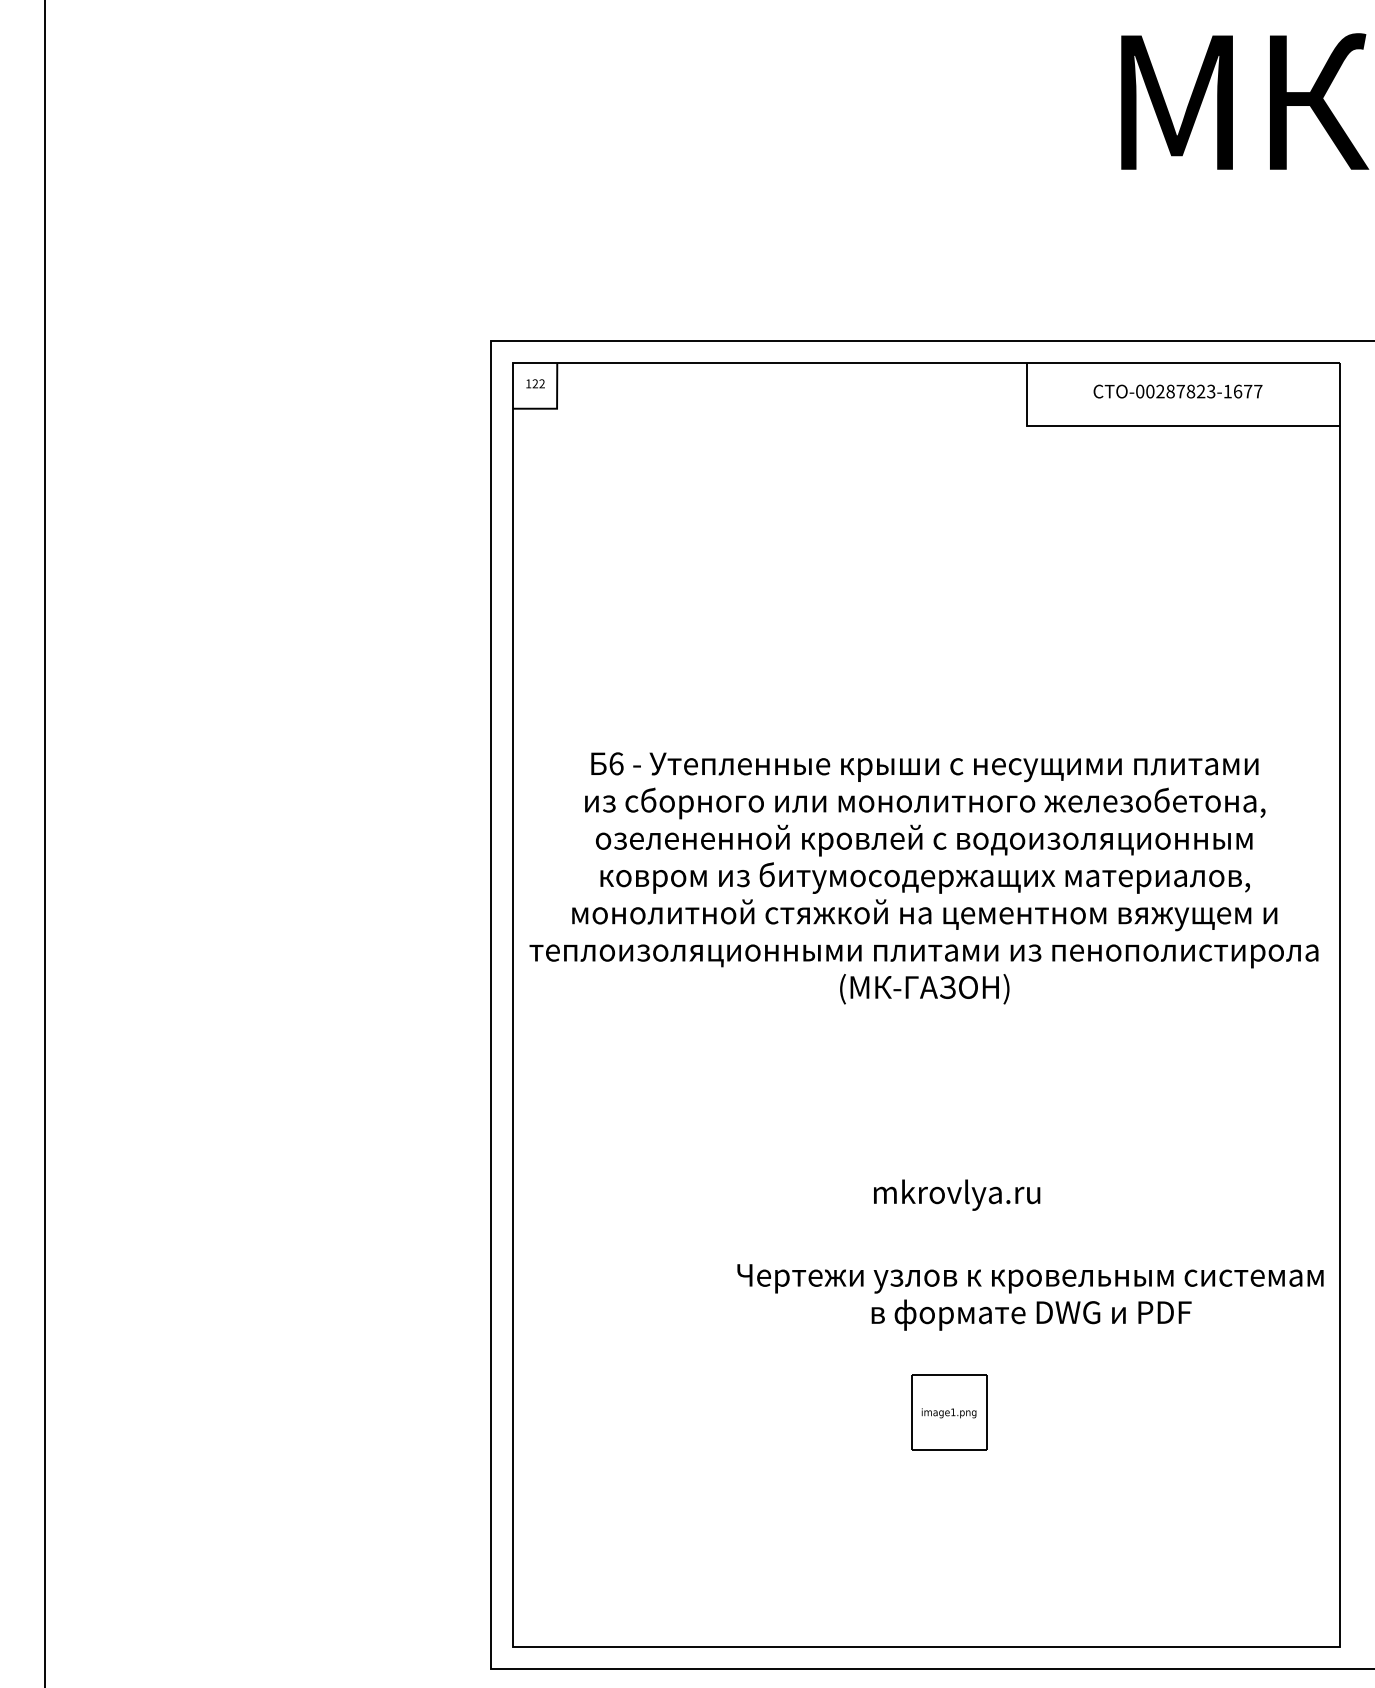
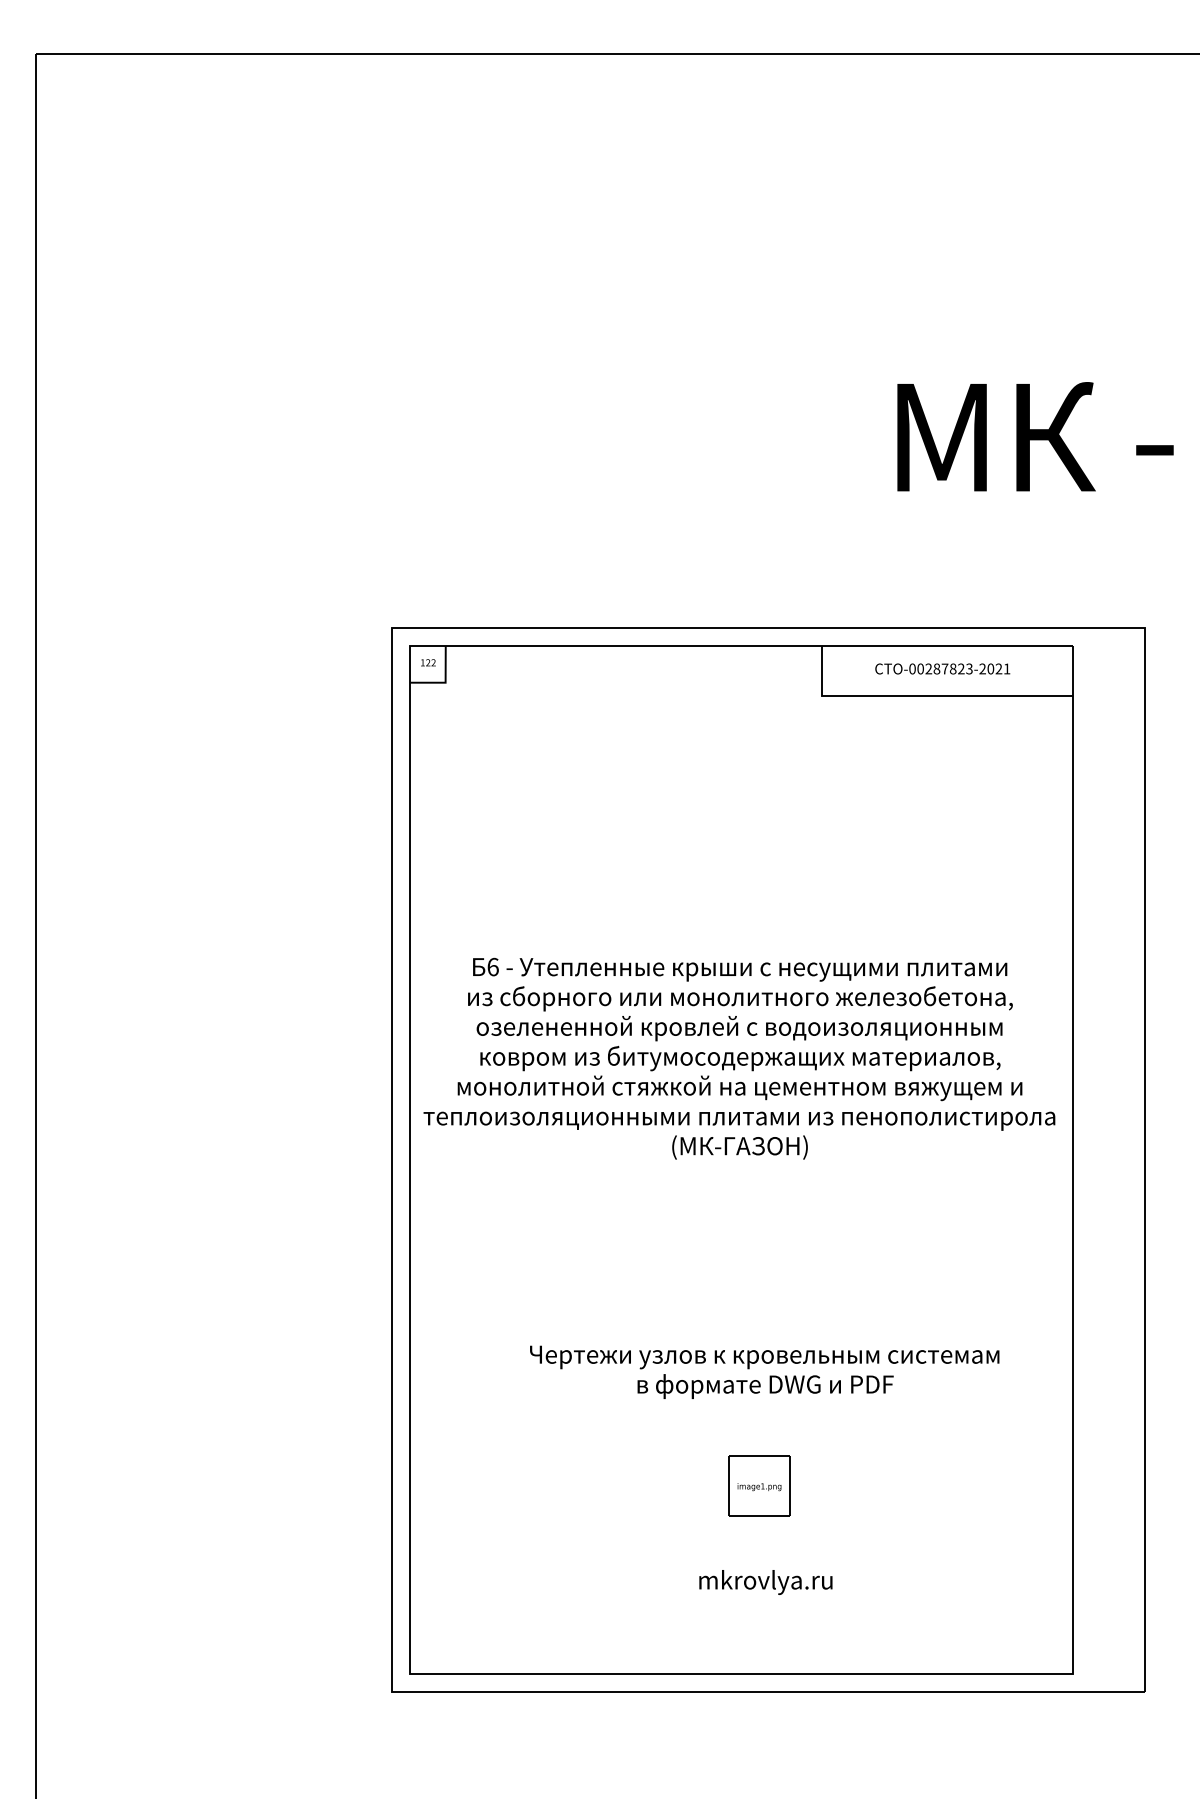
text: (1242, 390) -> (994, 668), -00287823-1677 -> -00287823-2021
text: (956, 1195) -> (765, 1582), moved
text: (1030, 1296) -> (764, 1371), moved

